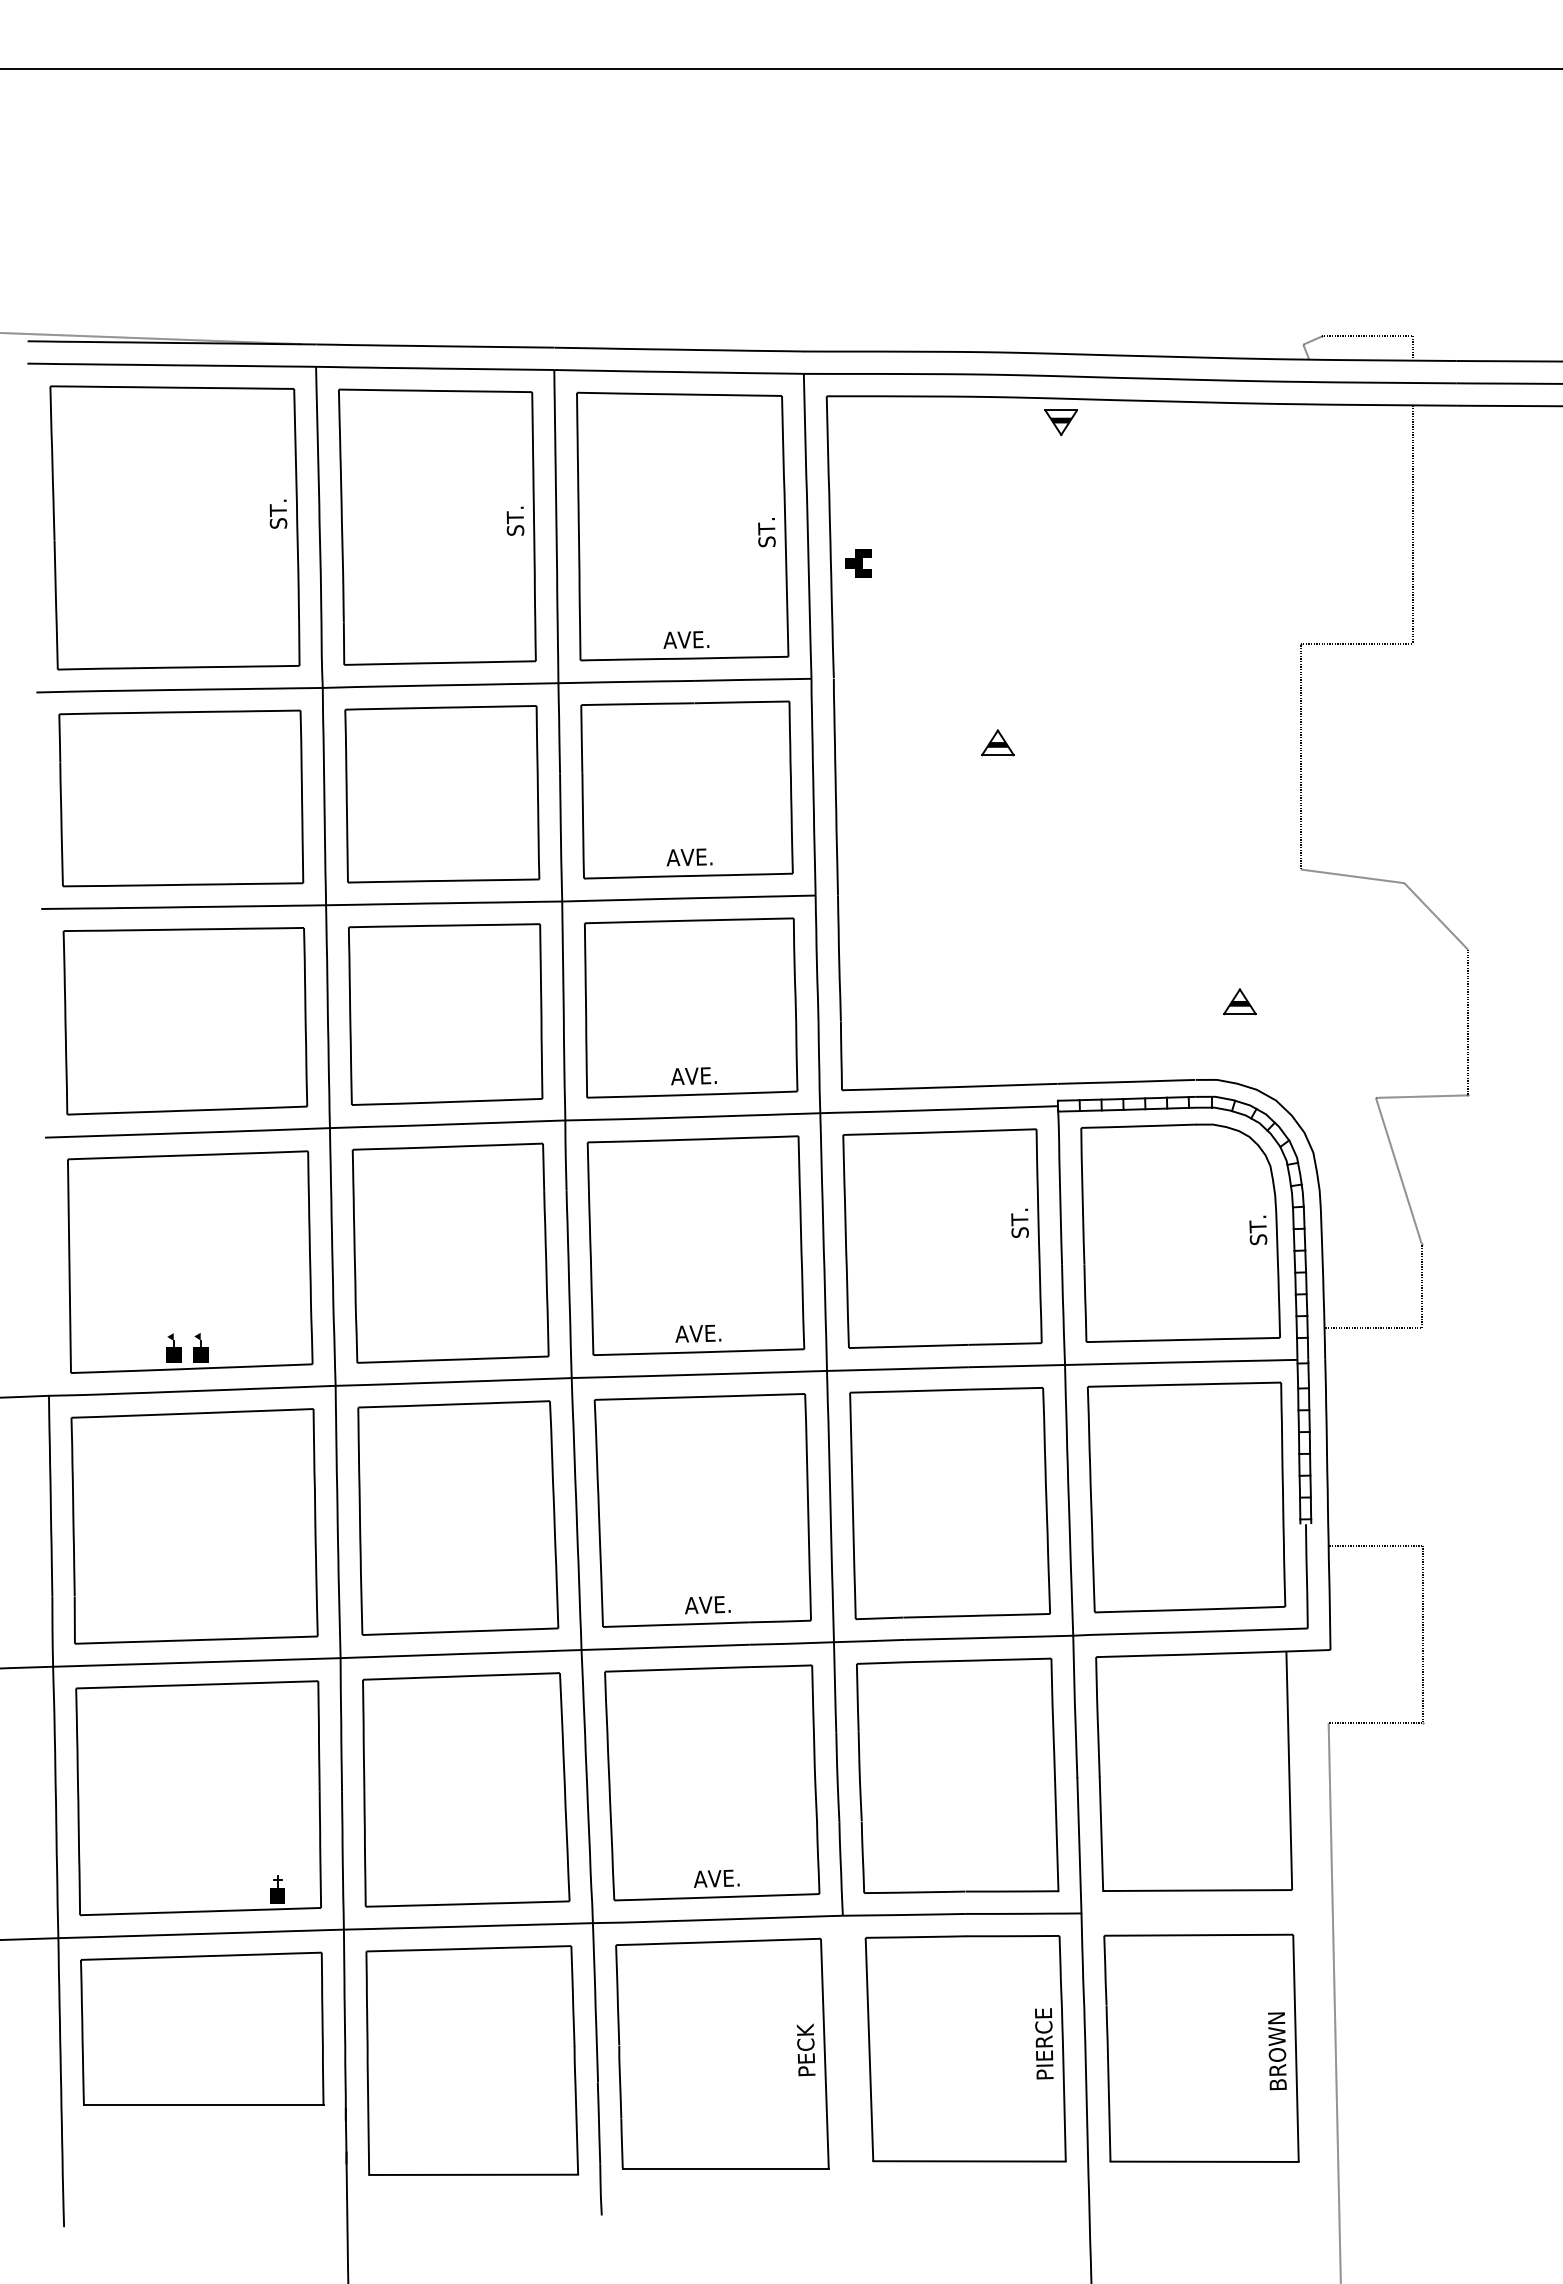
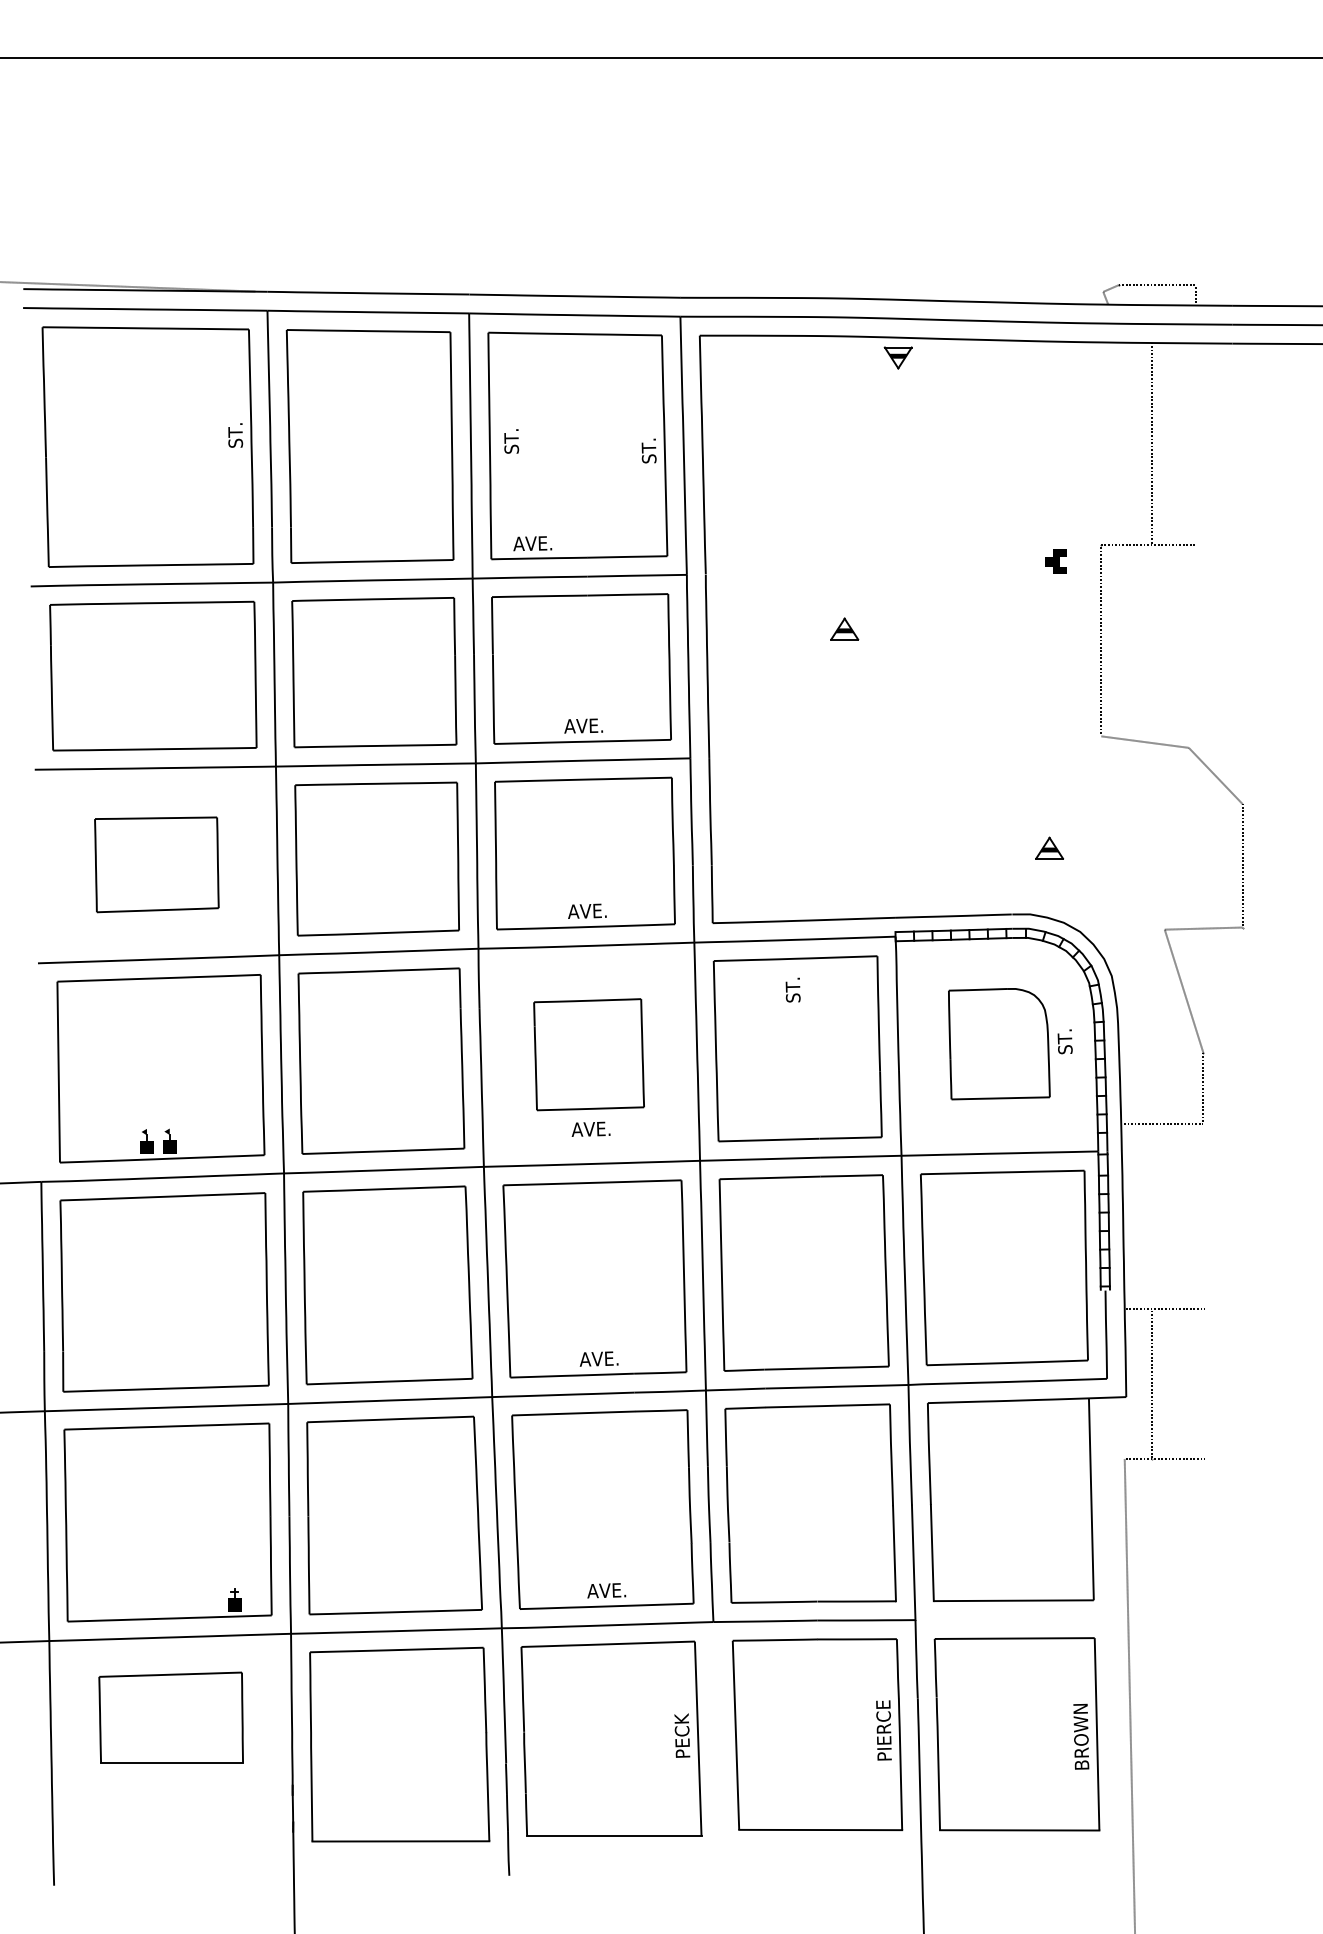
text: (515, 520) -> (511, 440), moved
line: (1412, 524) -> (1151, 444), moved
part: (858, 563) -> (1056, 561), moved
text: (686, 639) -> (532, 543), moved
part: (185, 1021) -> (156, 864), size x0.6
text: (1019, 1222) -> (792, 989), moved
part: (1180, 1232) -> (999, 1043), size x0.6
part: (695, 1245) -> (588, 1054), size x0.6
line: (1423, 1634) -> (1152, 1383), moved
part: (202, 2028) -> (171, 1717), size x0.7

